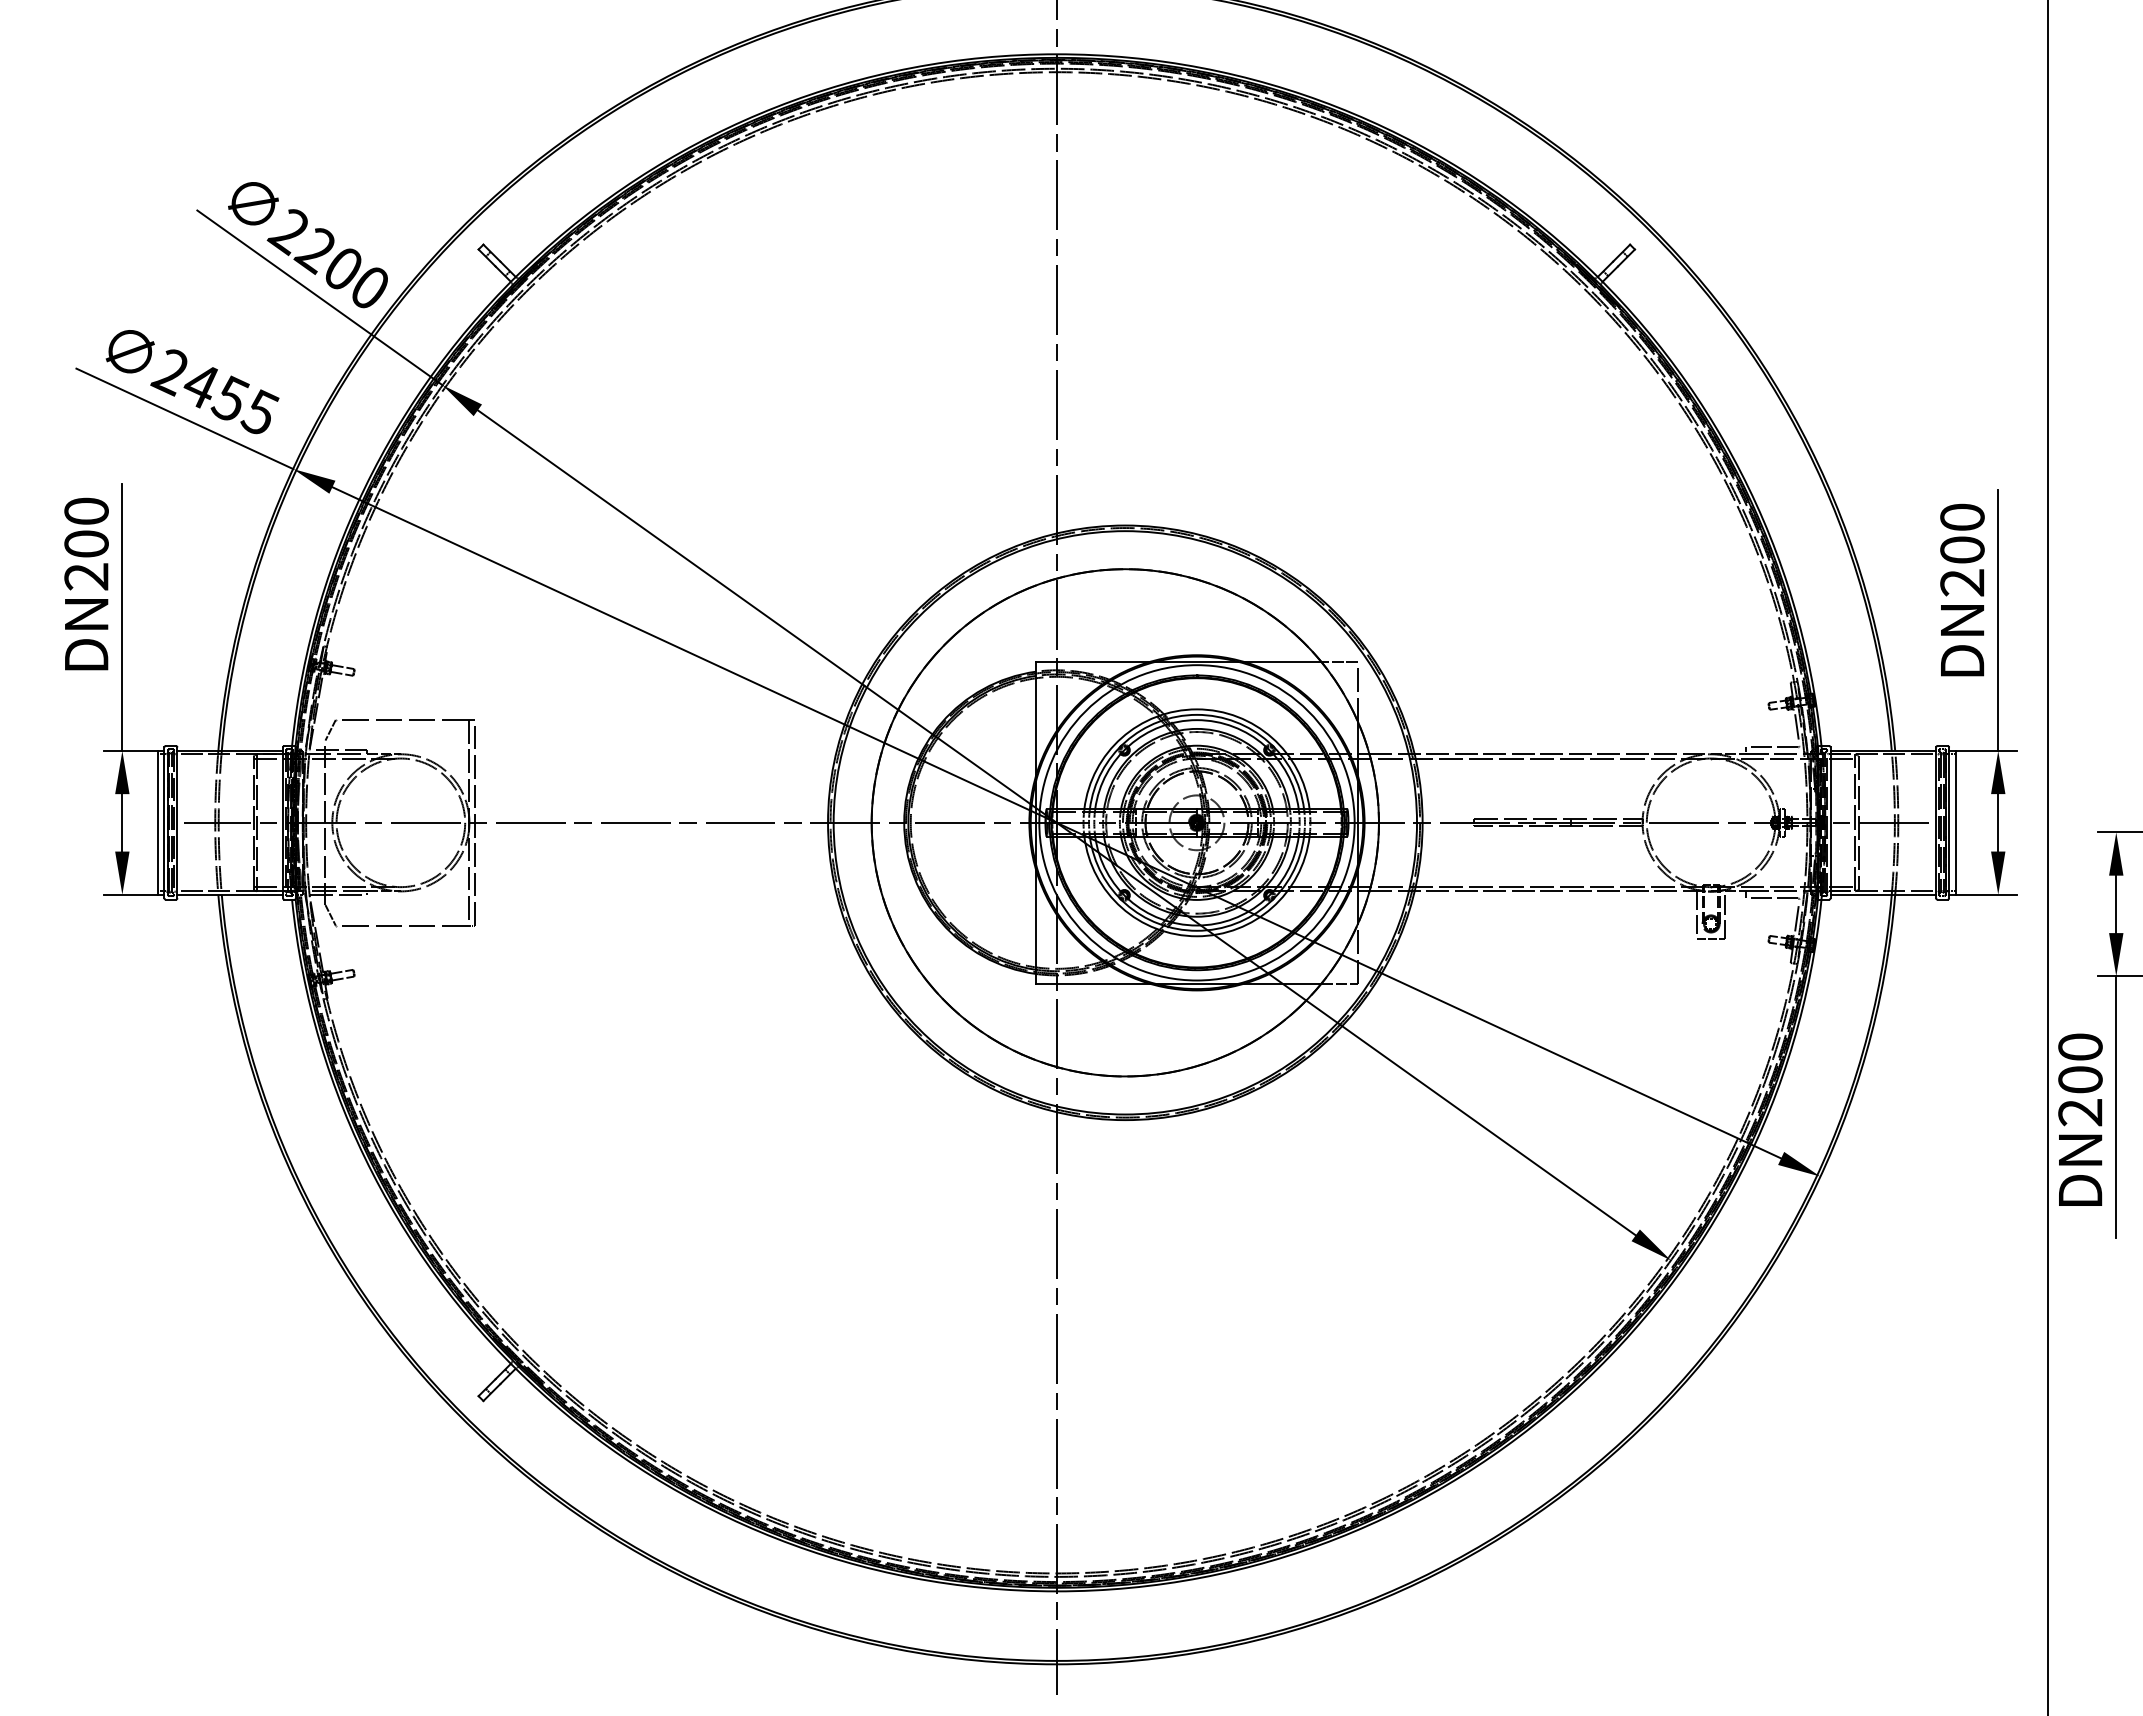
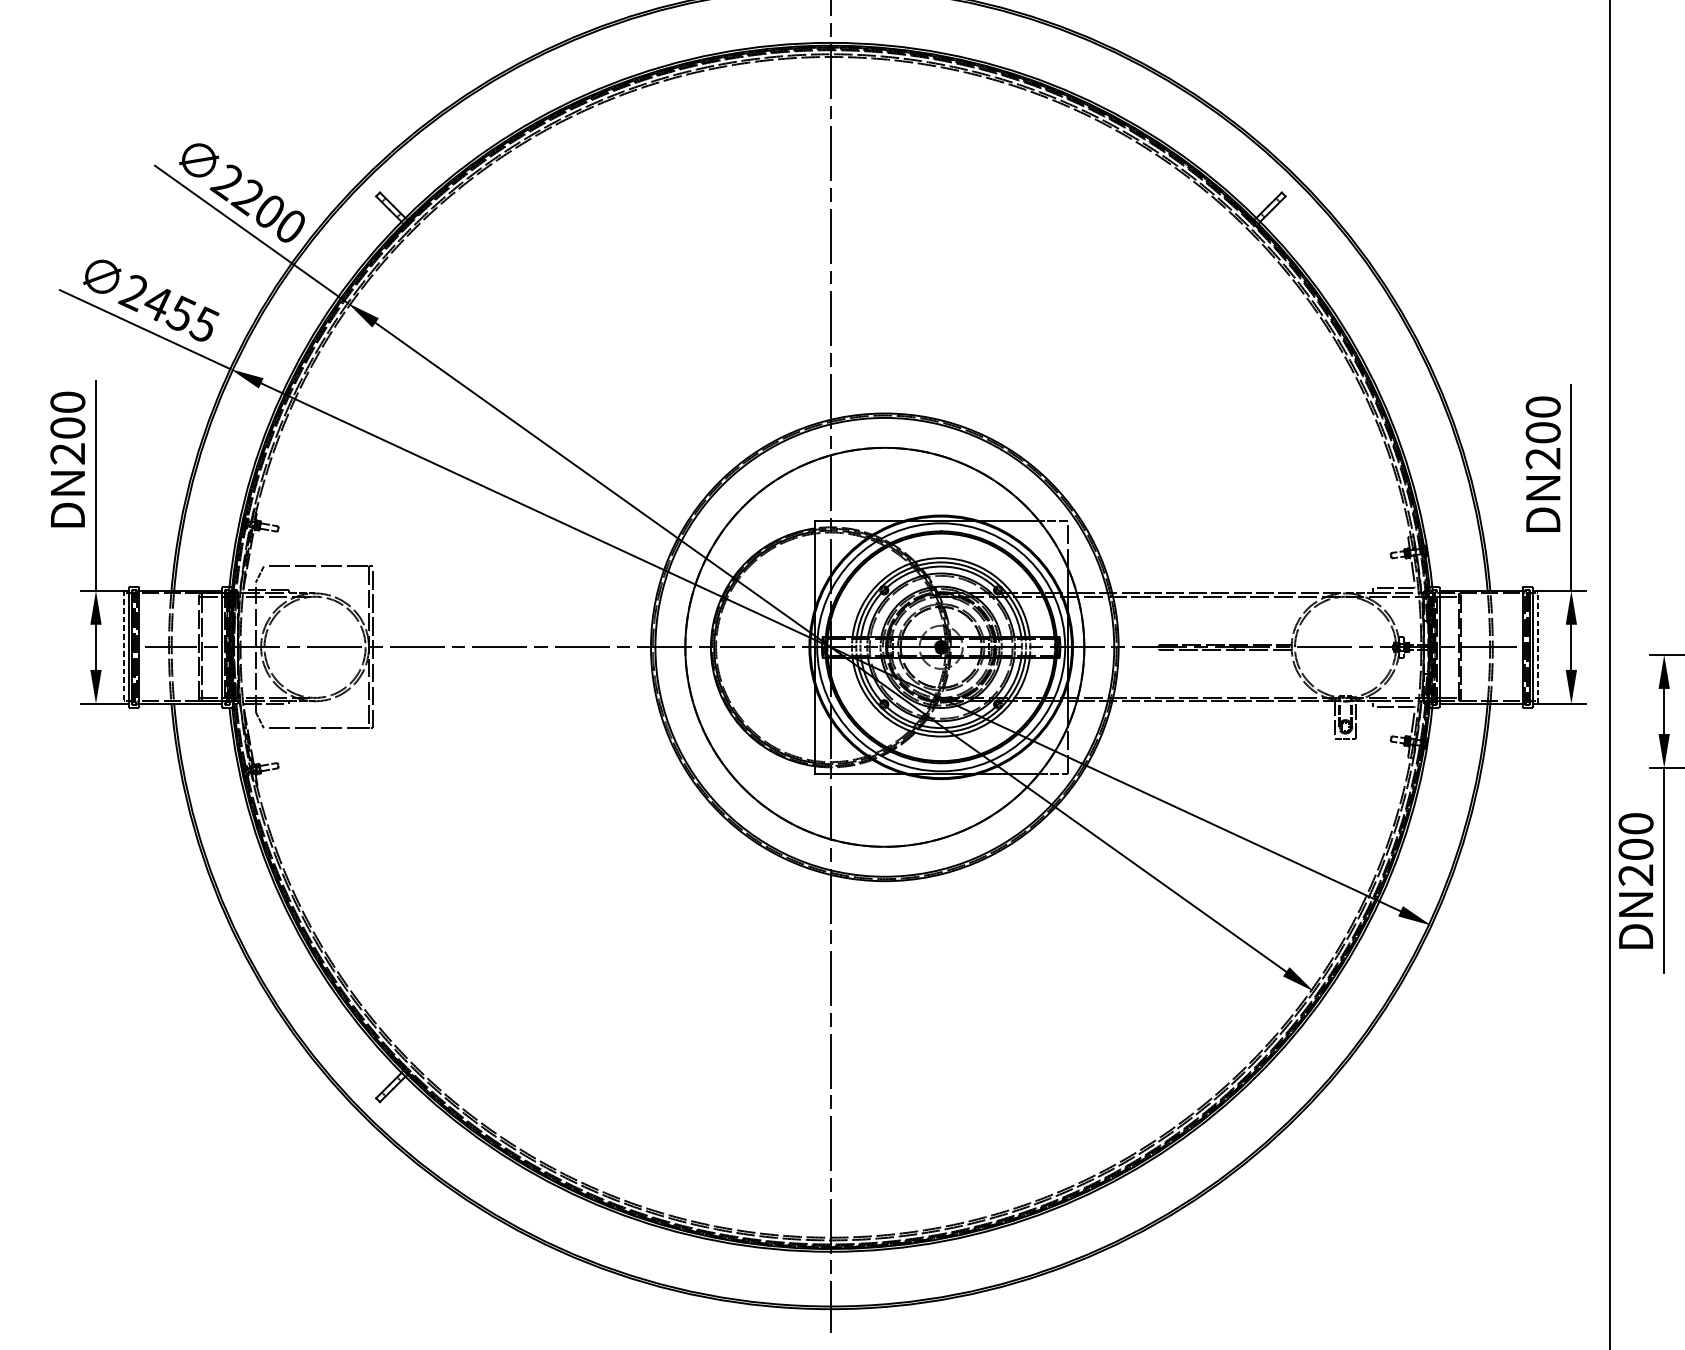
line: (157, 822) -> (123, 647), solid -> dashed
line: (1956, 822) -> (1538, 647), solid -> dashed

